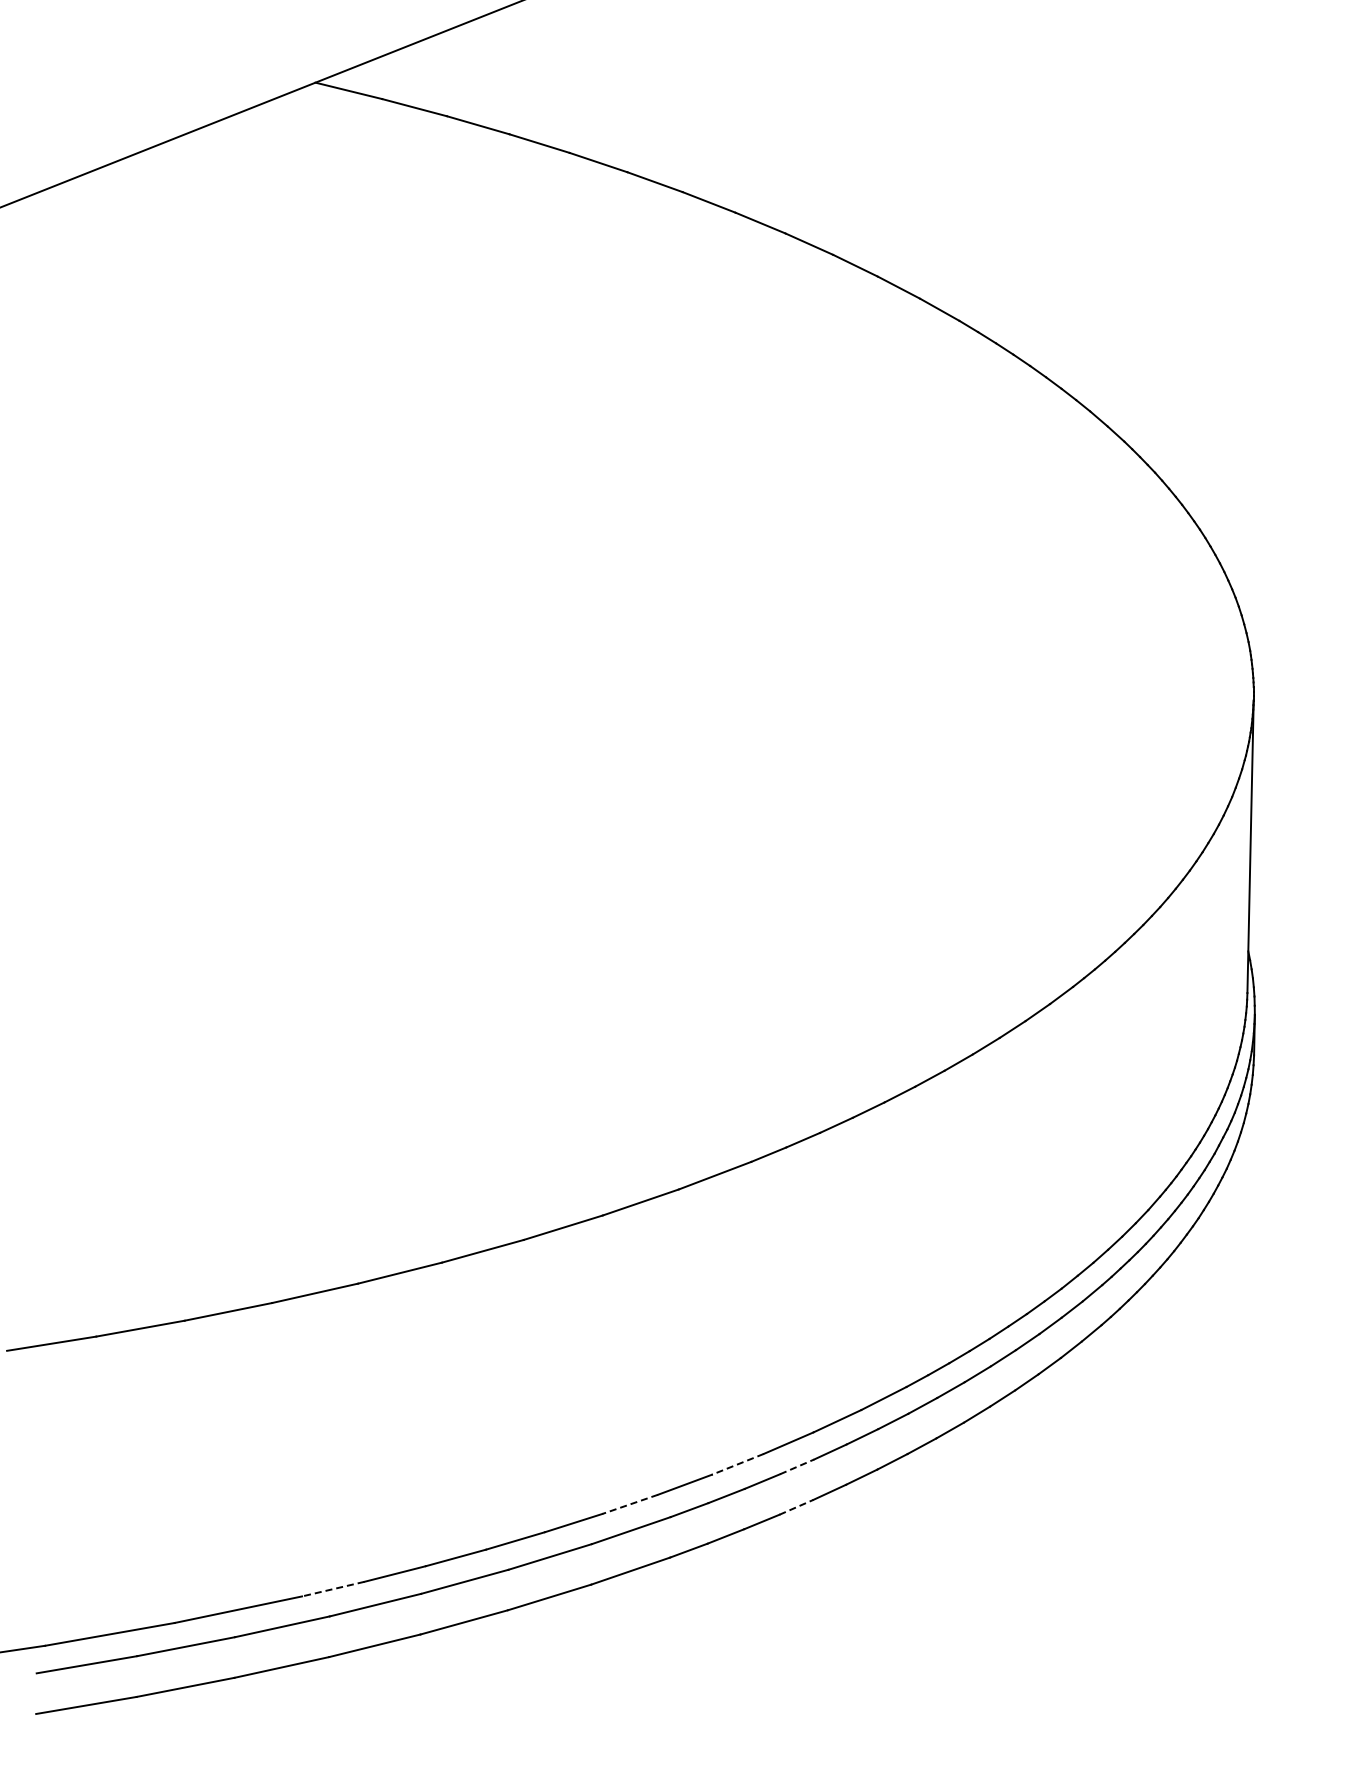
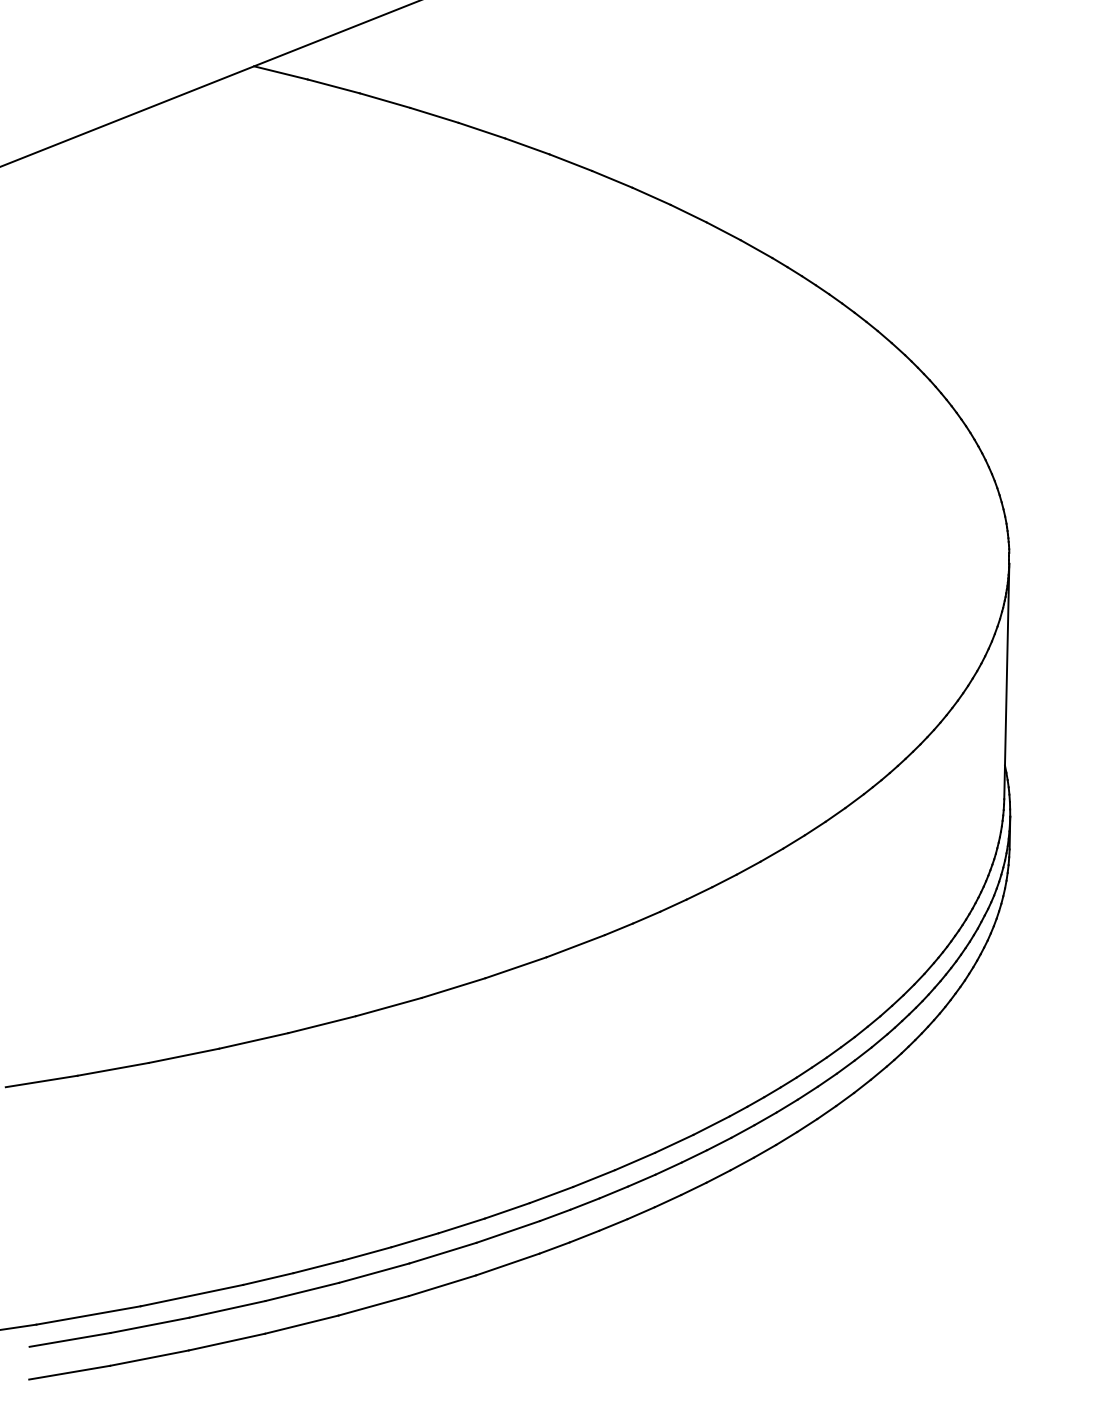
line: (737, 1464) -> (593, 1178), dashed -> solid
line: (797, 1466) -> (642, 1180), dashed -> solid
line: (629, 1504) -> (506, 1210), dashed -> solid
line: (796, 1507) -> (641, 1213), dashed -> solid
line: (332, 1589) -> (267, 1279), dashed -> solid

